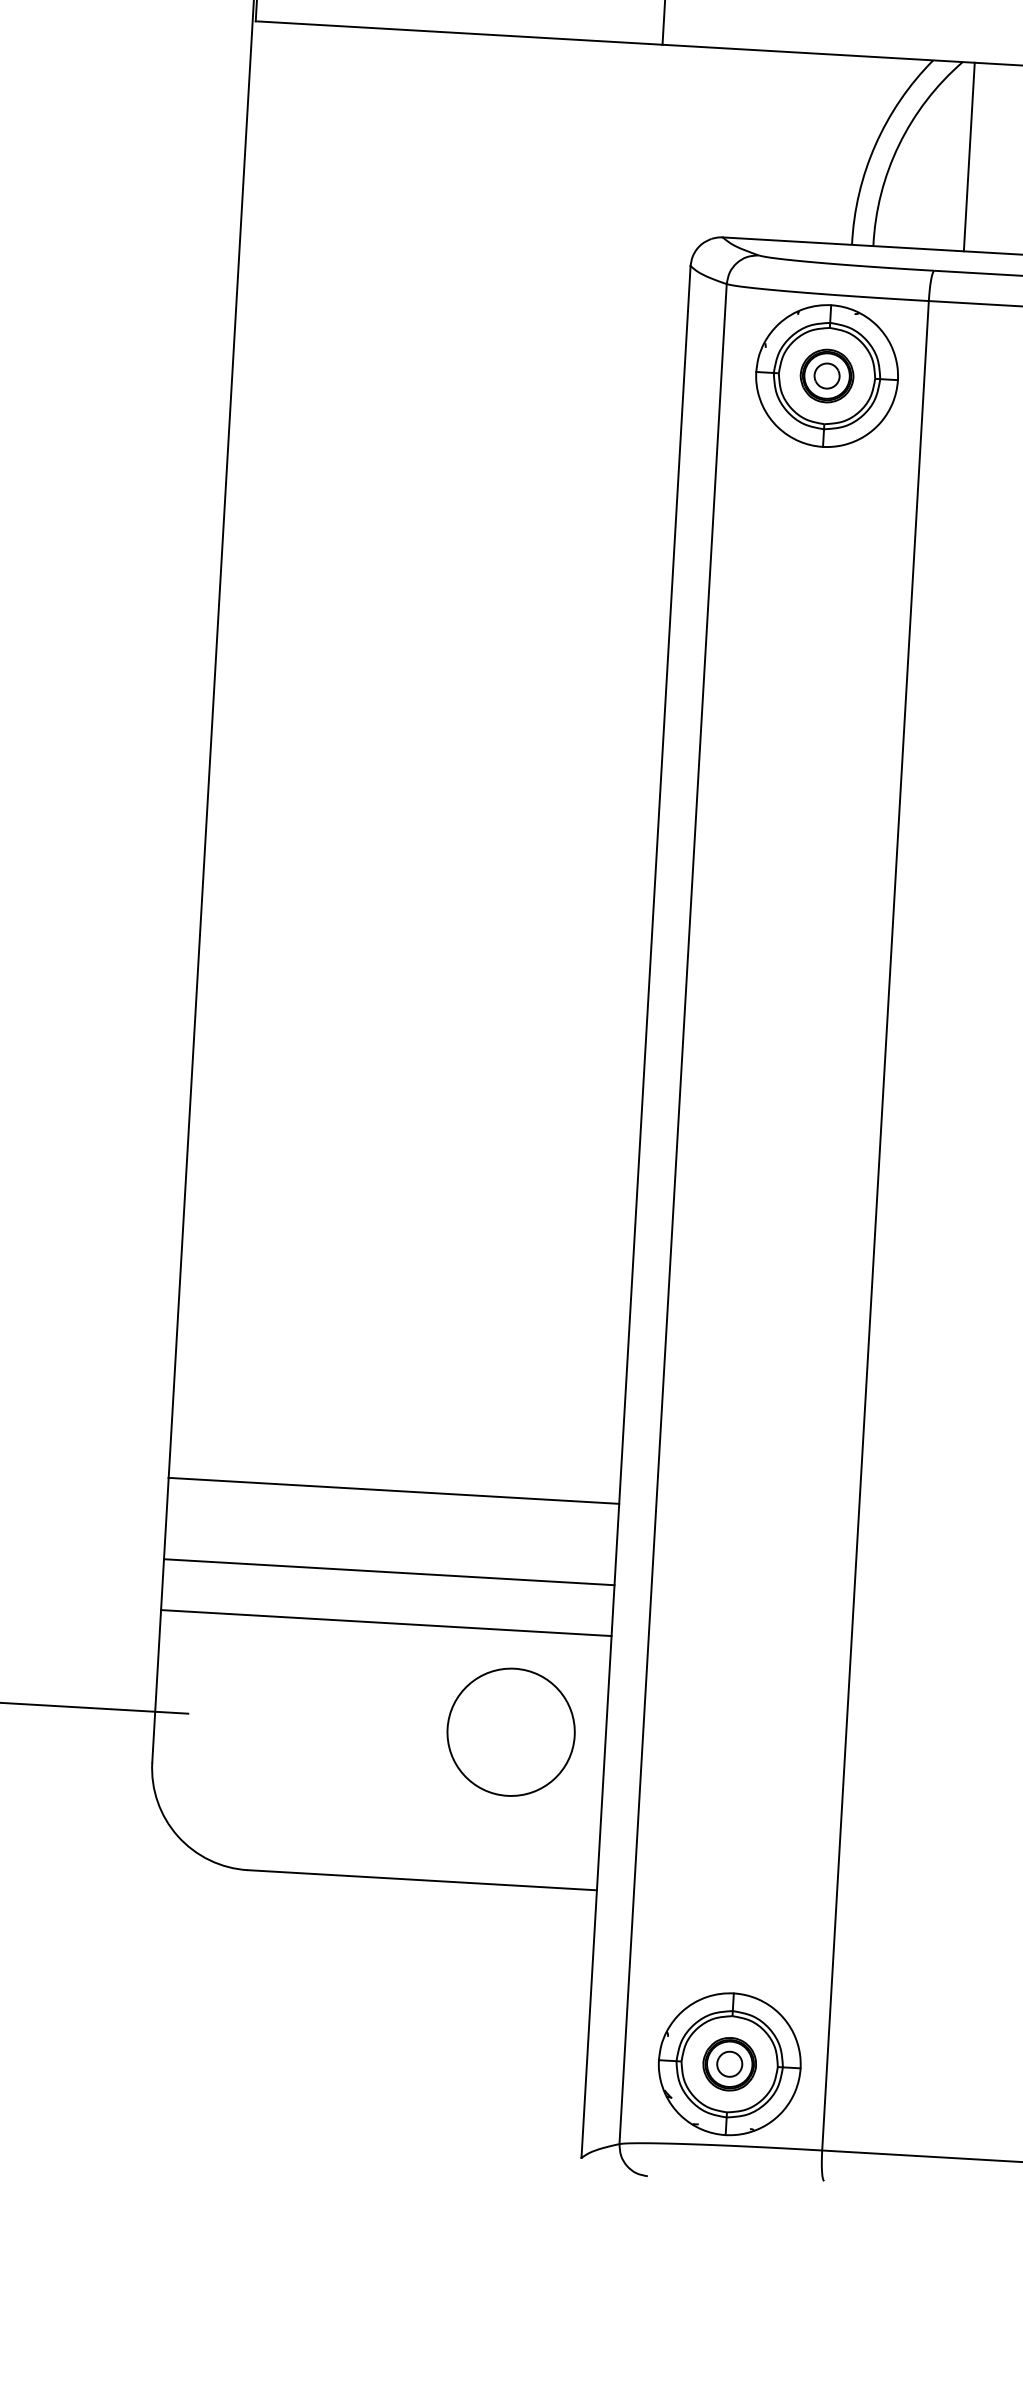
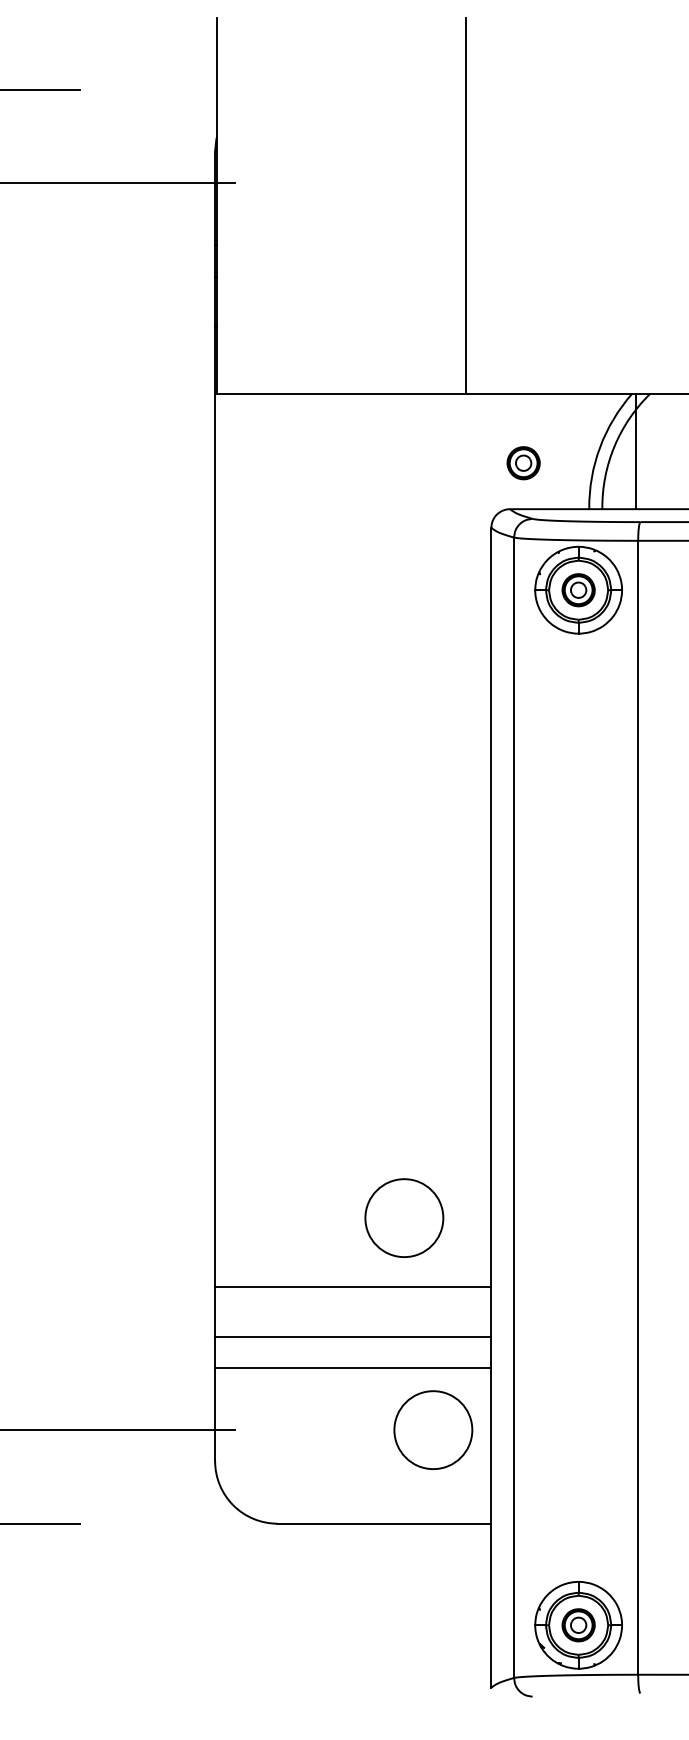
line: (968, 157) -> (635, 451), moved
part: (749, 164) -> (523, 463), added
circle: (484, 1382) -> (404, 1217), added

